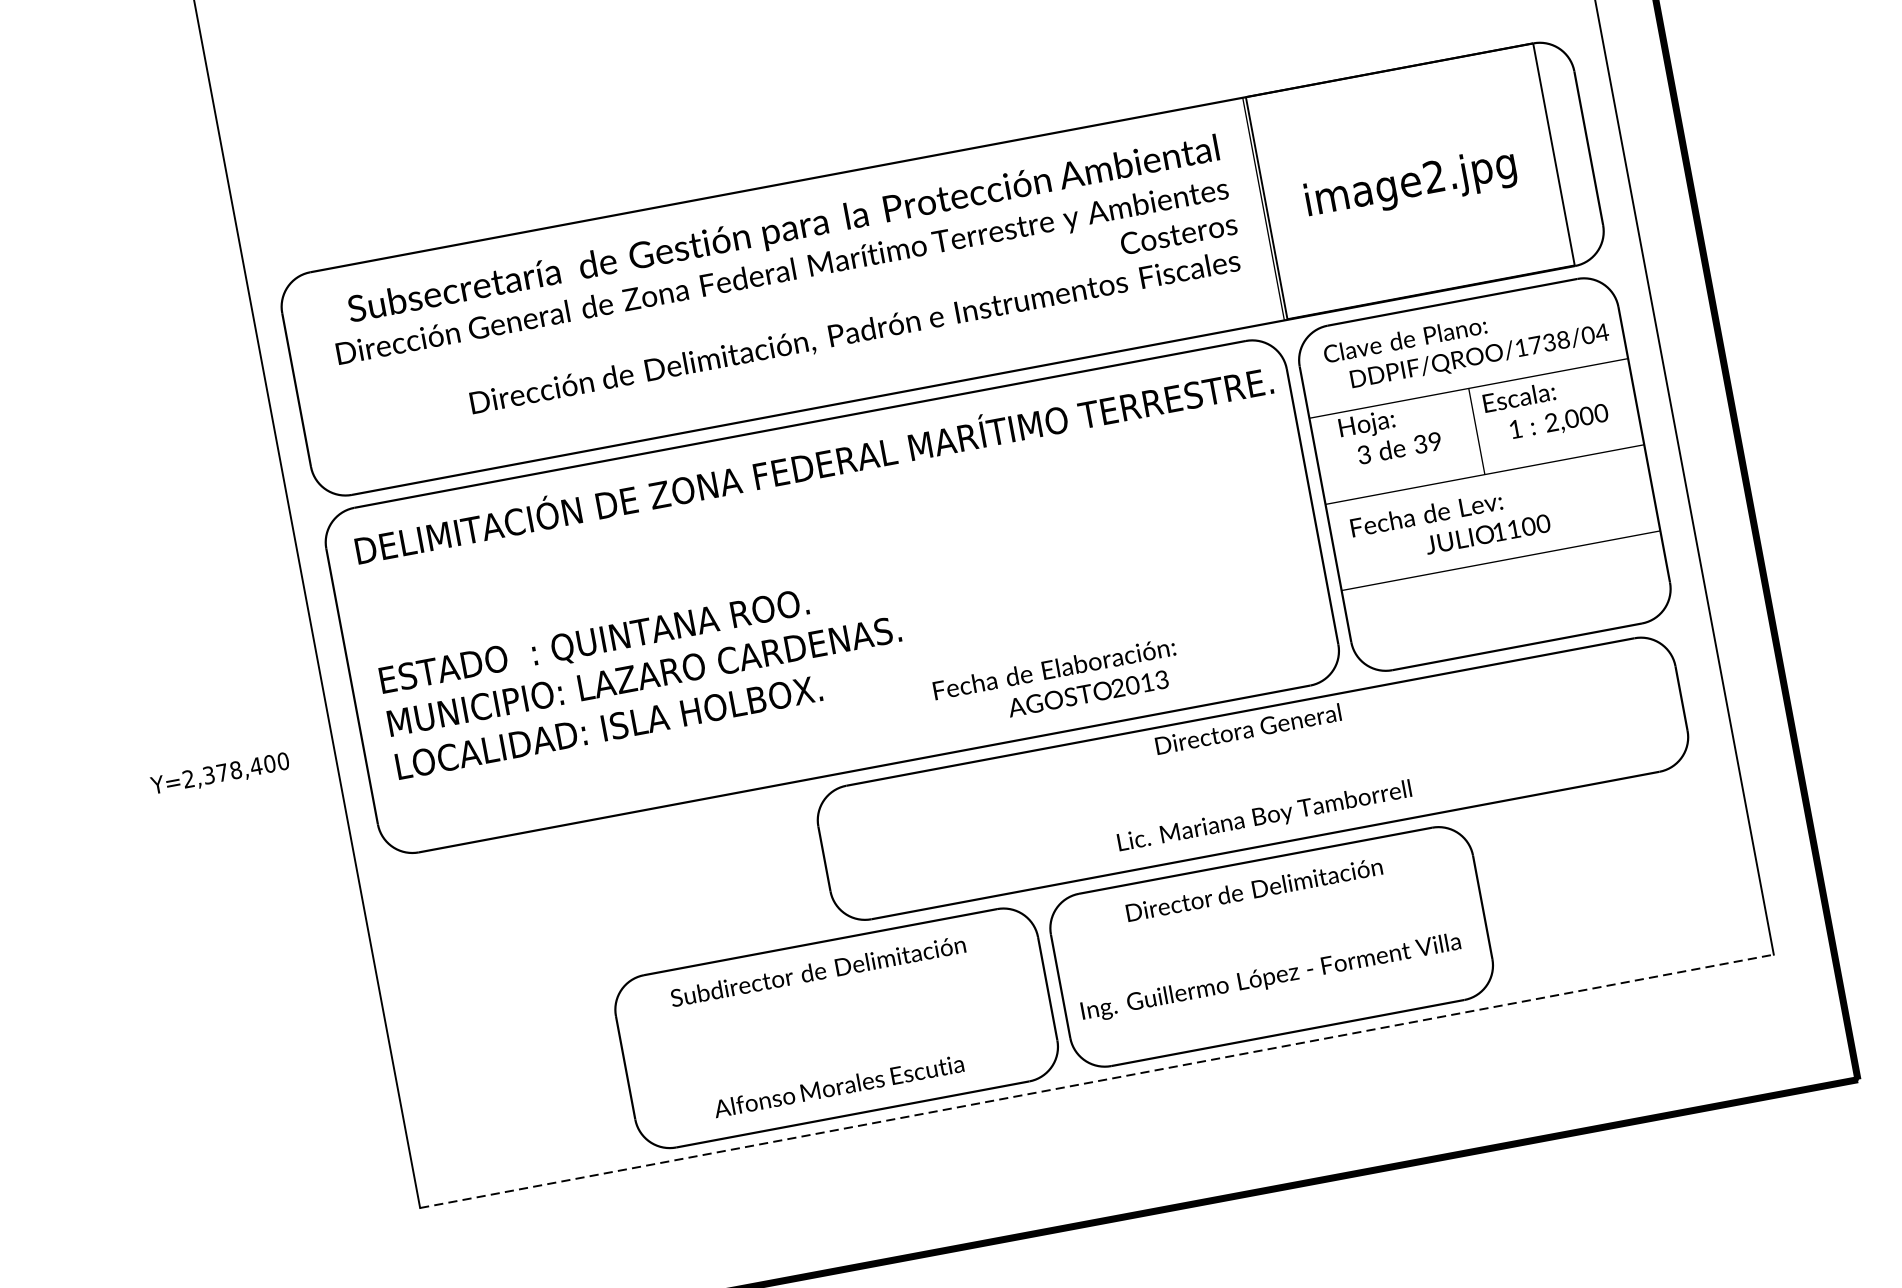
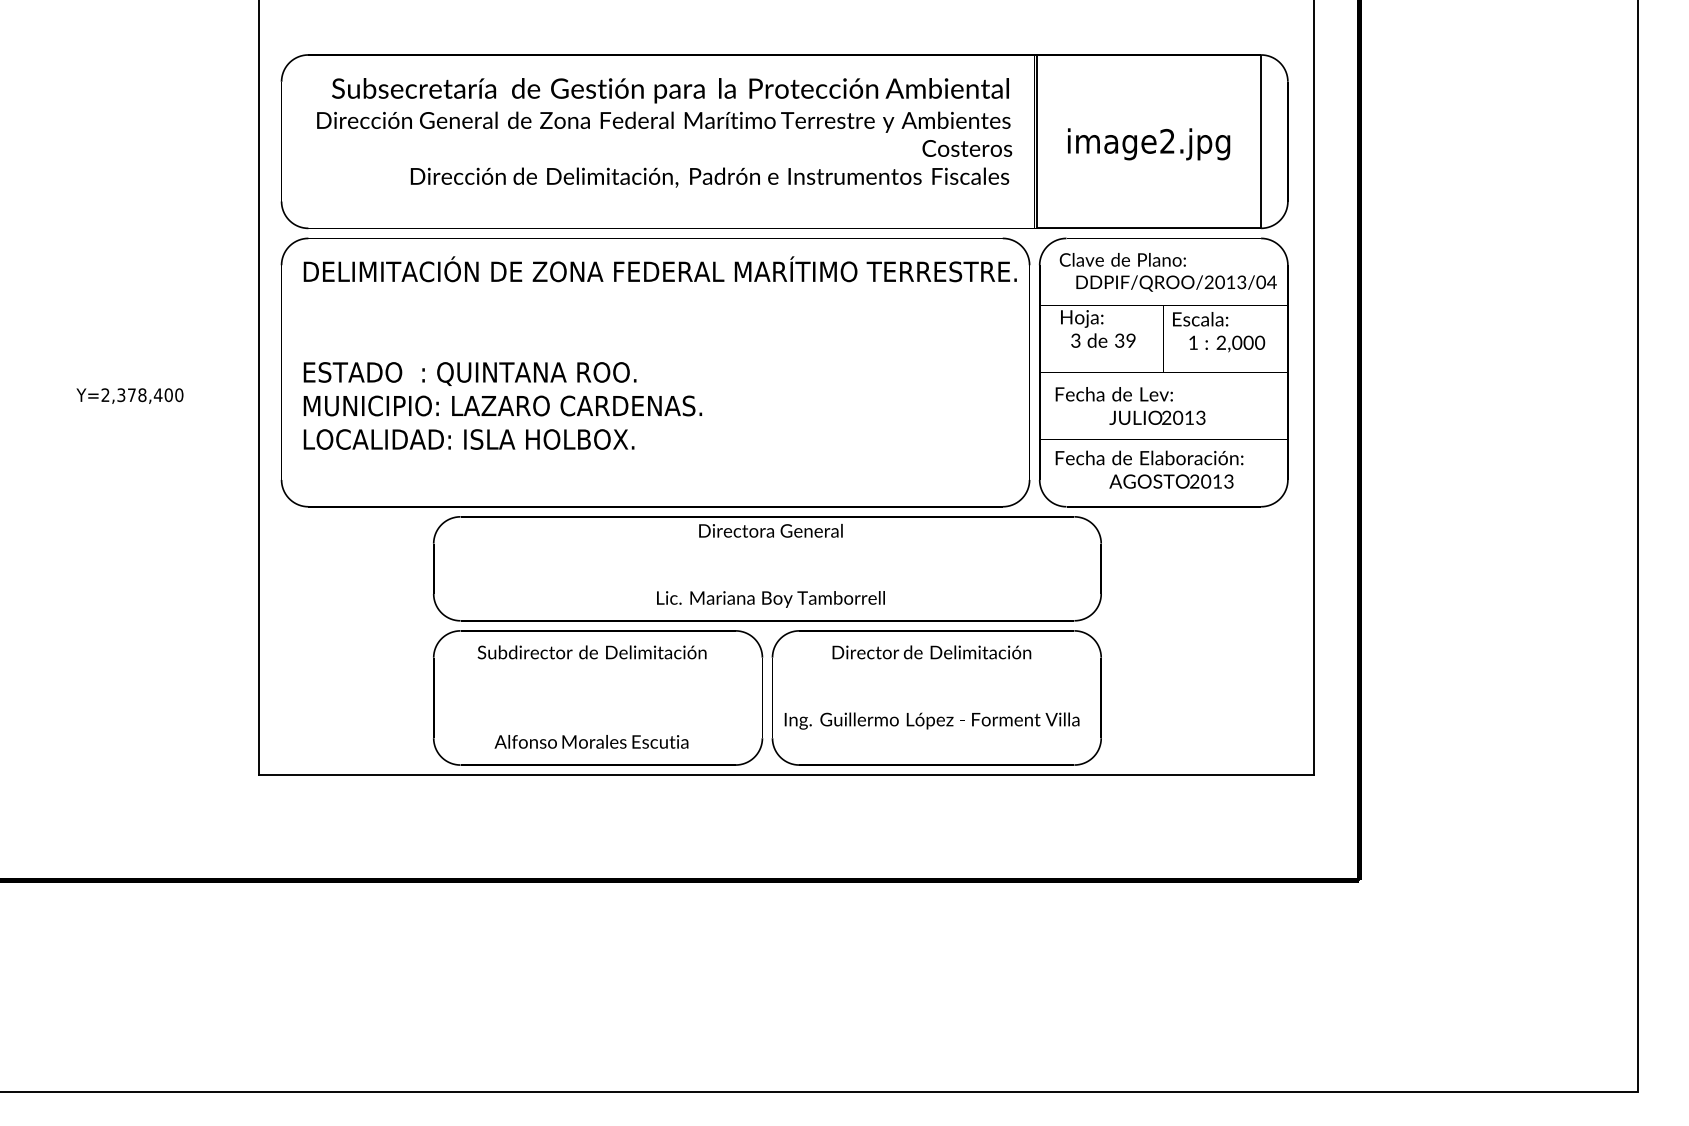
text: (1542, 344) -> (1225, 282), DDPIF/QROO/1738/04 -> DDPIF/QROO/2013/04
text: (1520, 527) -> (1183, 417), 1100 -> 2013
text: (1057, 683) -> (1149, 469), moved
text: (219, 773) -> (129, 395), moved
text: (1252, 778) -> (767, 568), moved
line: (1097, 1081) -> (786, 774), dashed -> solid

